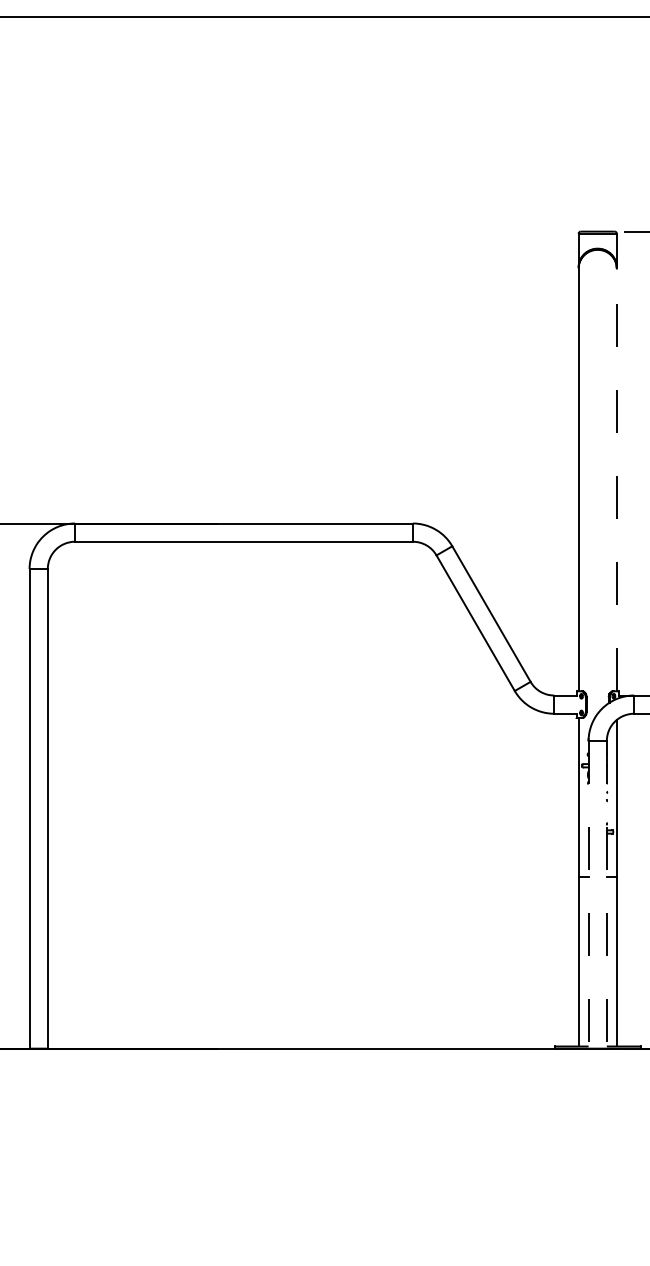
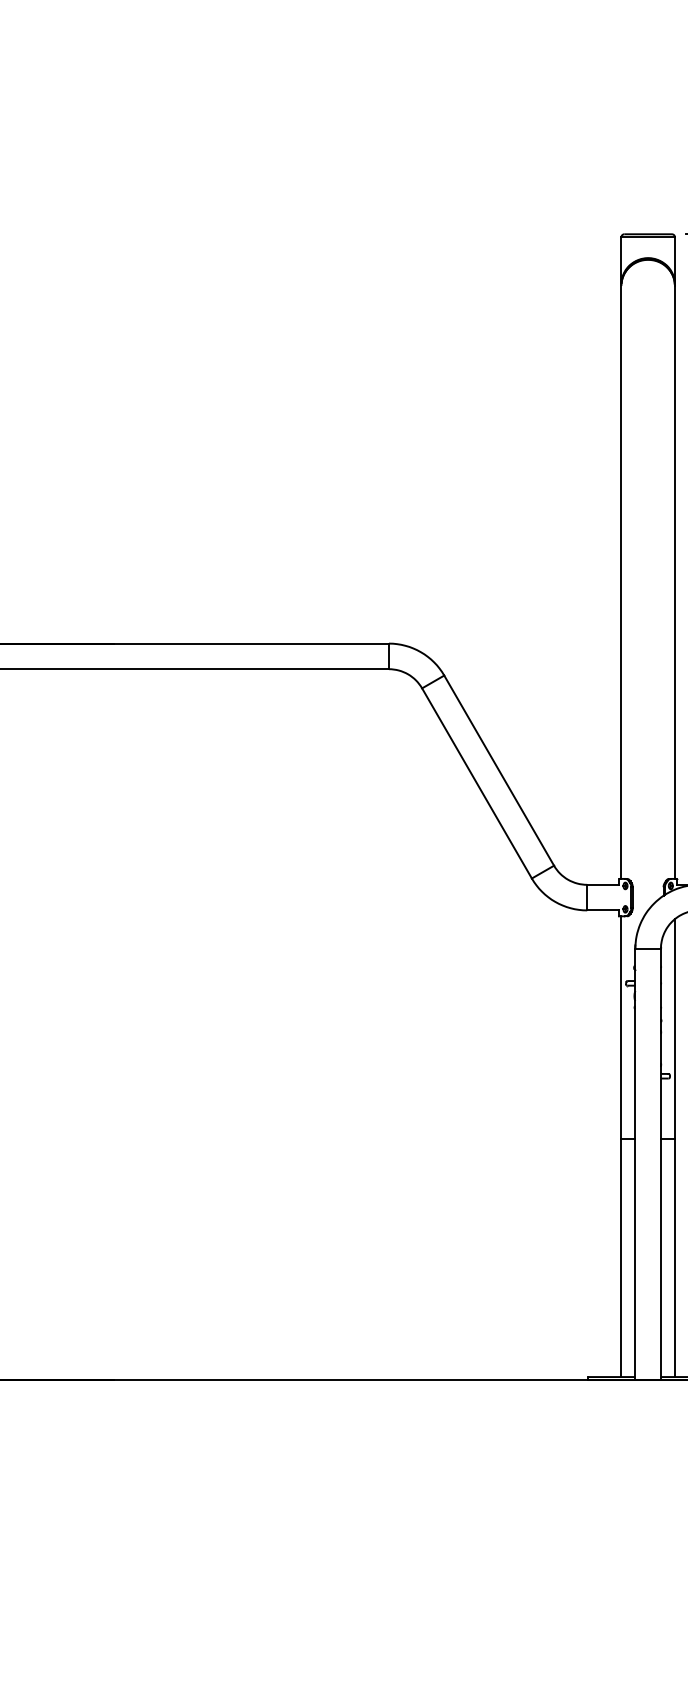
line: (616, 479) -> (674, 581), dashed -> solid
line: (588, 894) -> (635, 1163), dashed -> solid
line: (606, 894) -> (660, 1163), dashed -> solid

